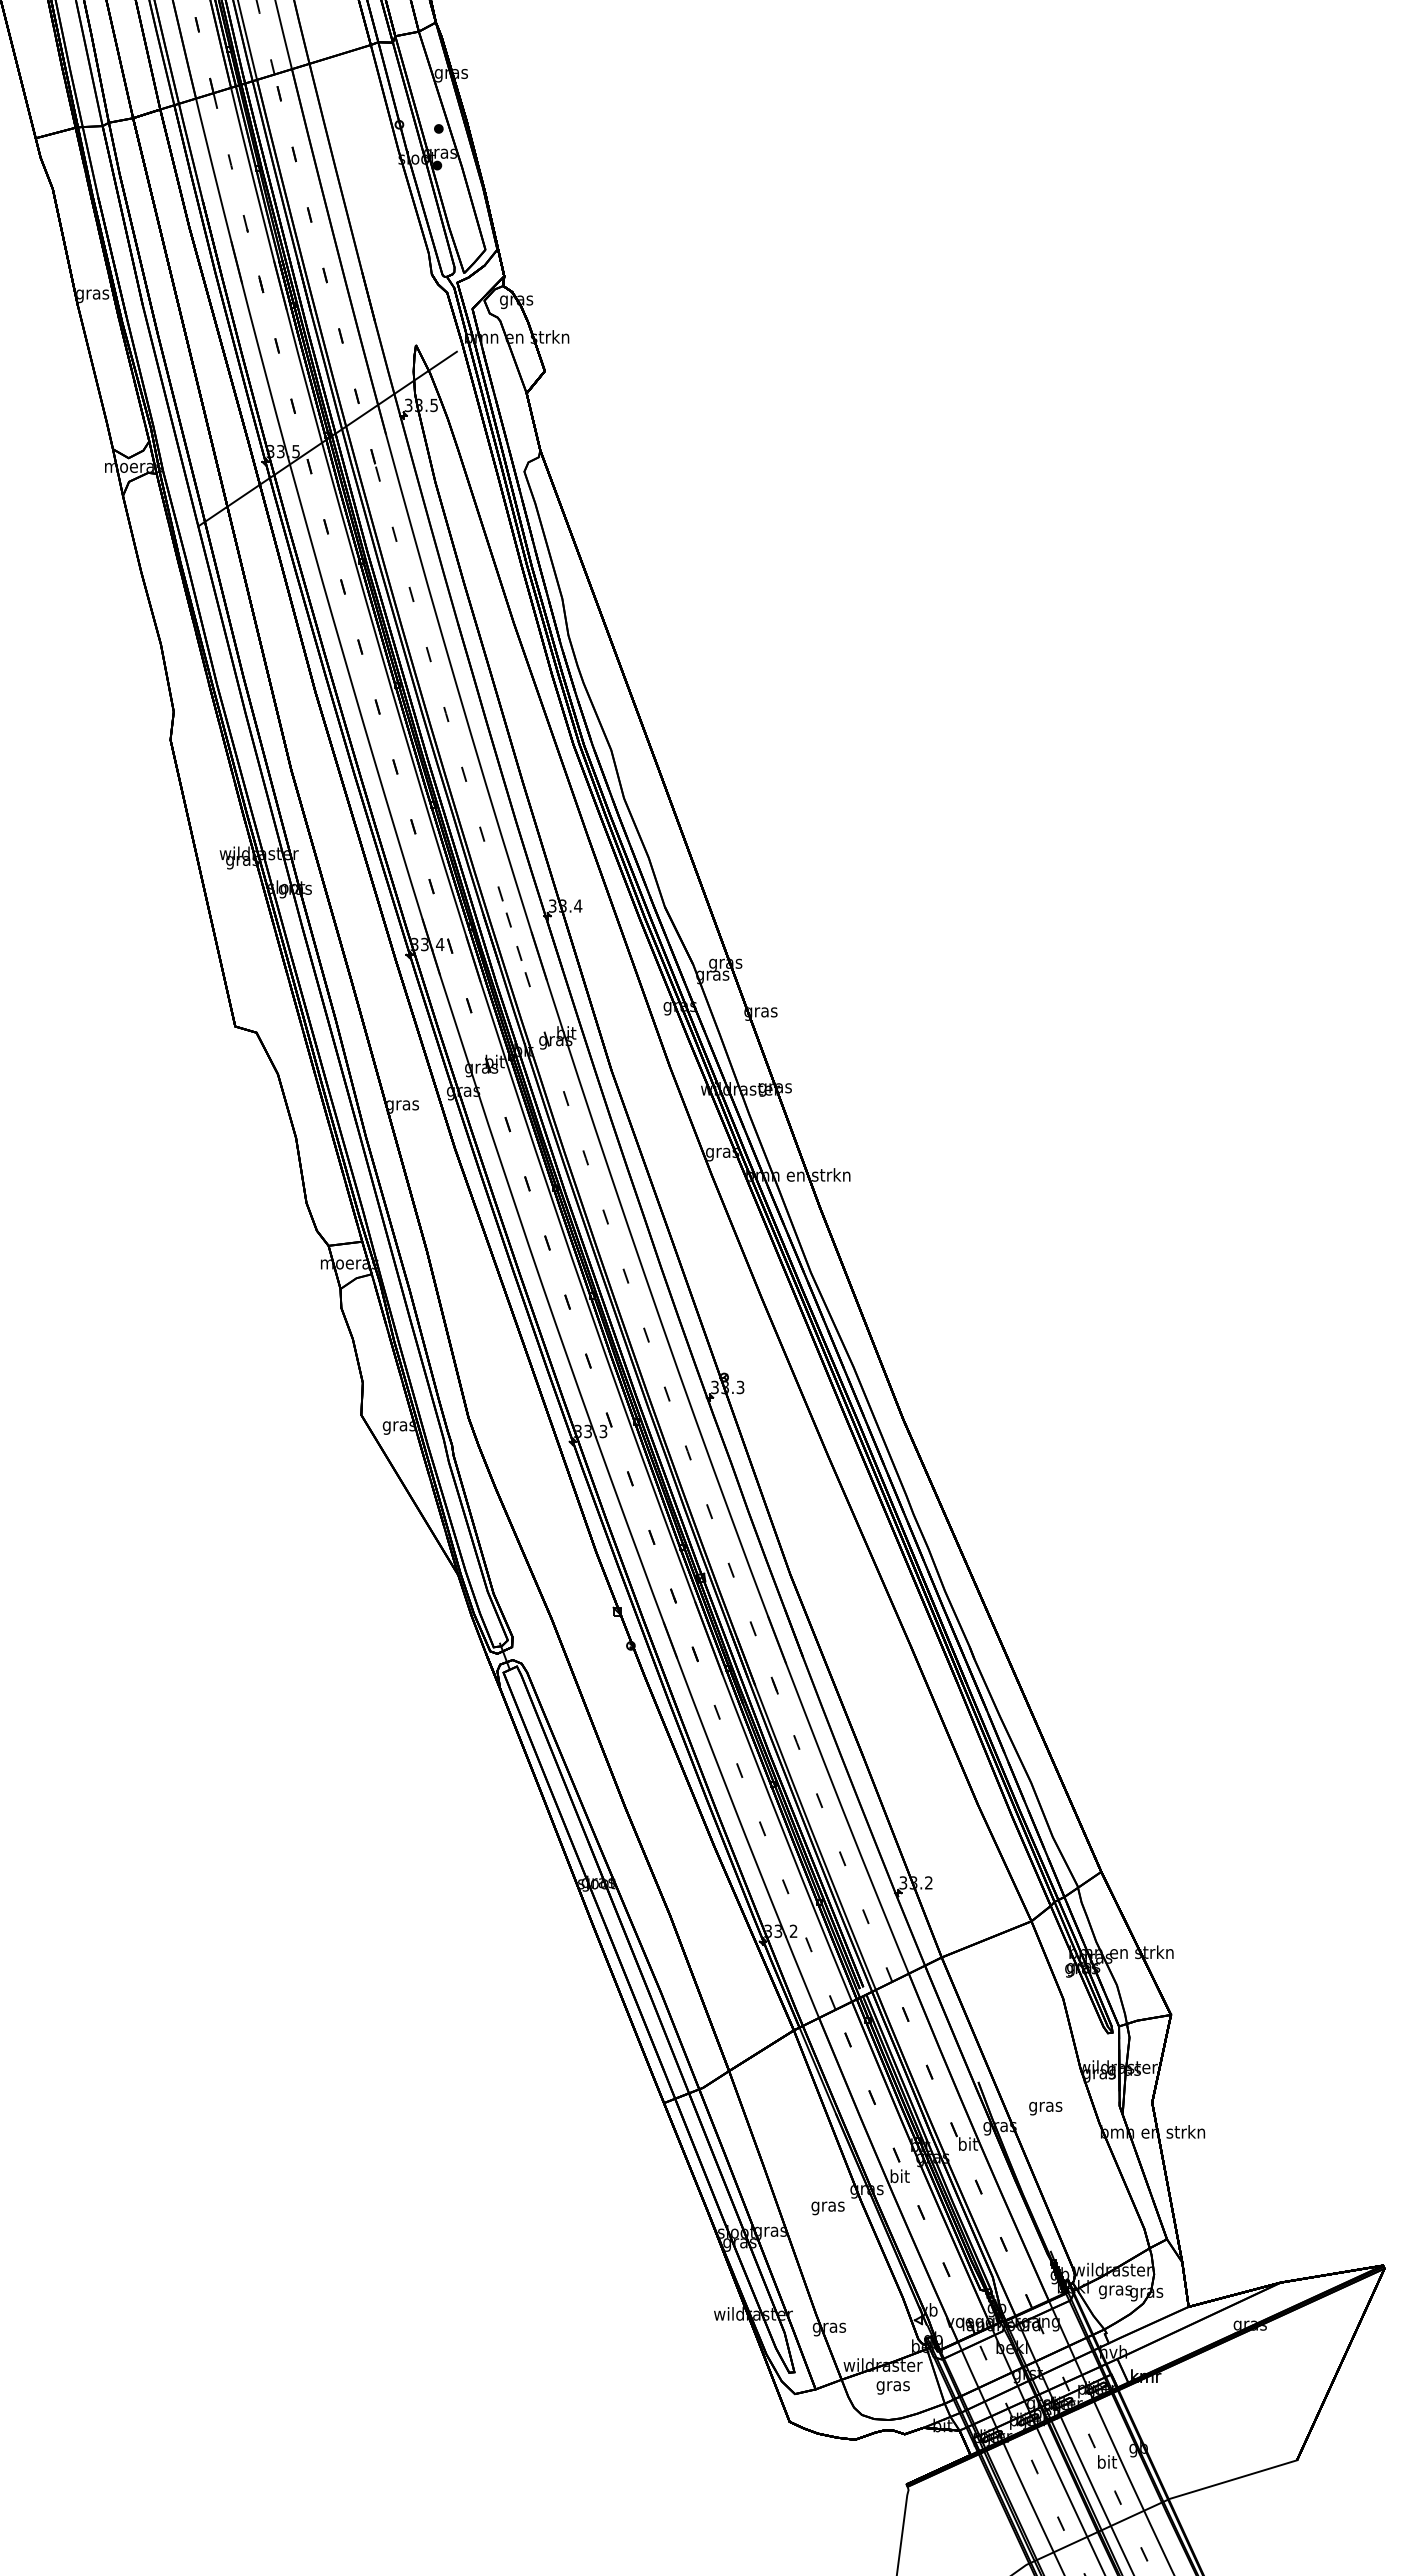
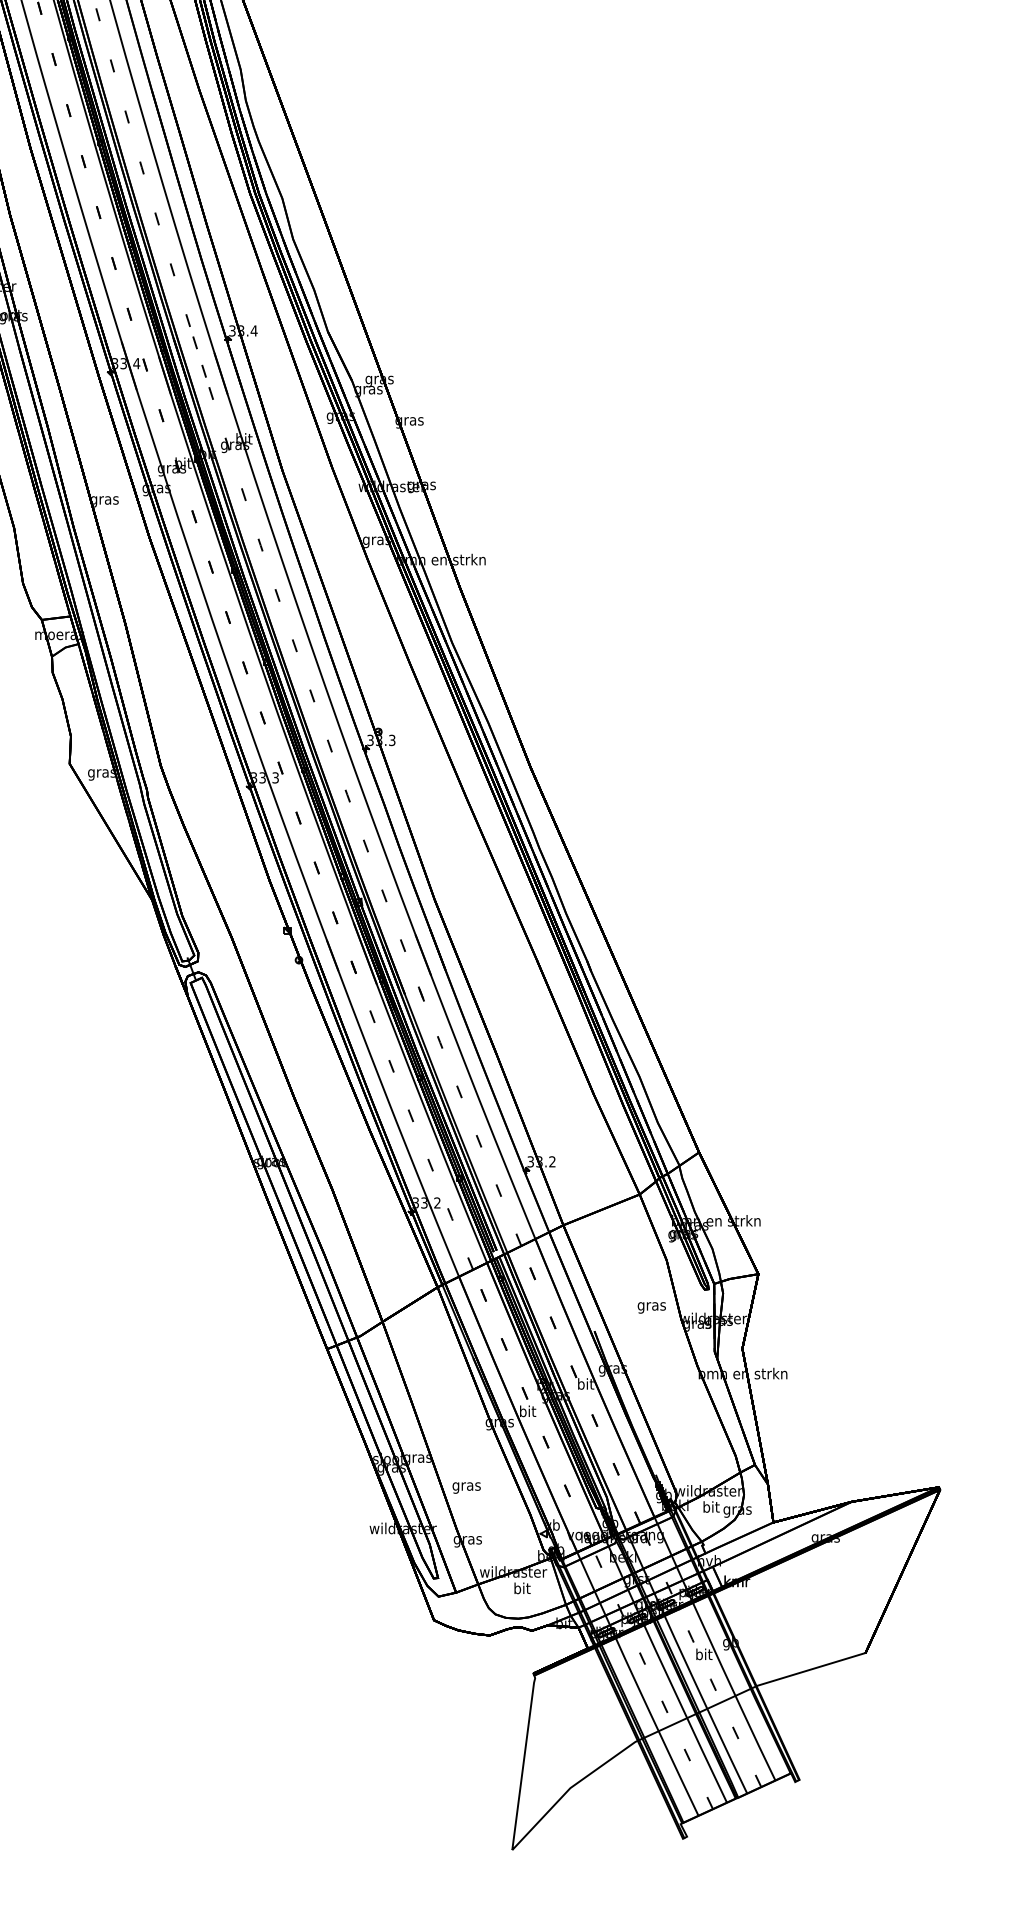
text: (1045, 2108) -> (651, 1307), moved
text: (827, 2208) -> (466, 1488), moved
text: (1115, 2290) -> (711, 1508), gras -> bit
text: (892, 2385) -> (521, 1589), gras -> bit

